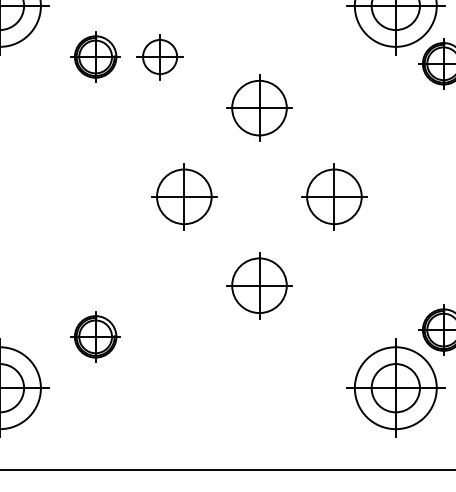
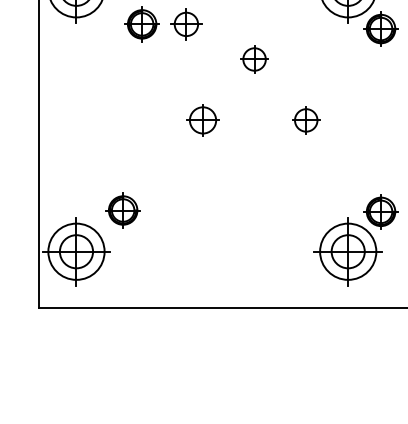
part: (259, 108) -> (254, 59), size x0.6
part: (183, 196) -> (202, 120), size x0.7
part: (335, 196) -> (306, 120), size x0.6
part: (259, 285) -> (254, 181), removed
part: (94, 336) -> (122, 210), moved

